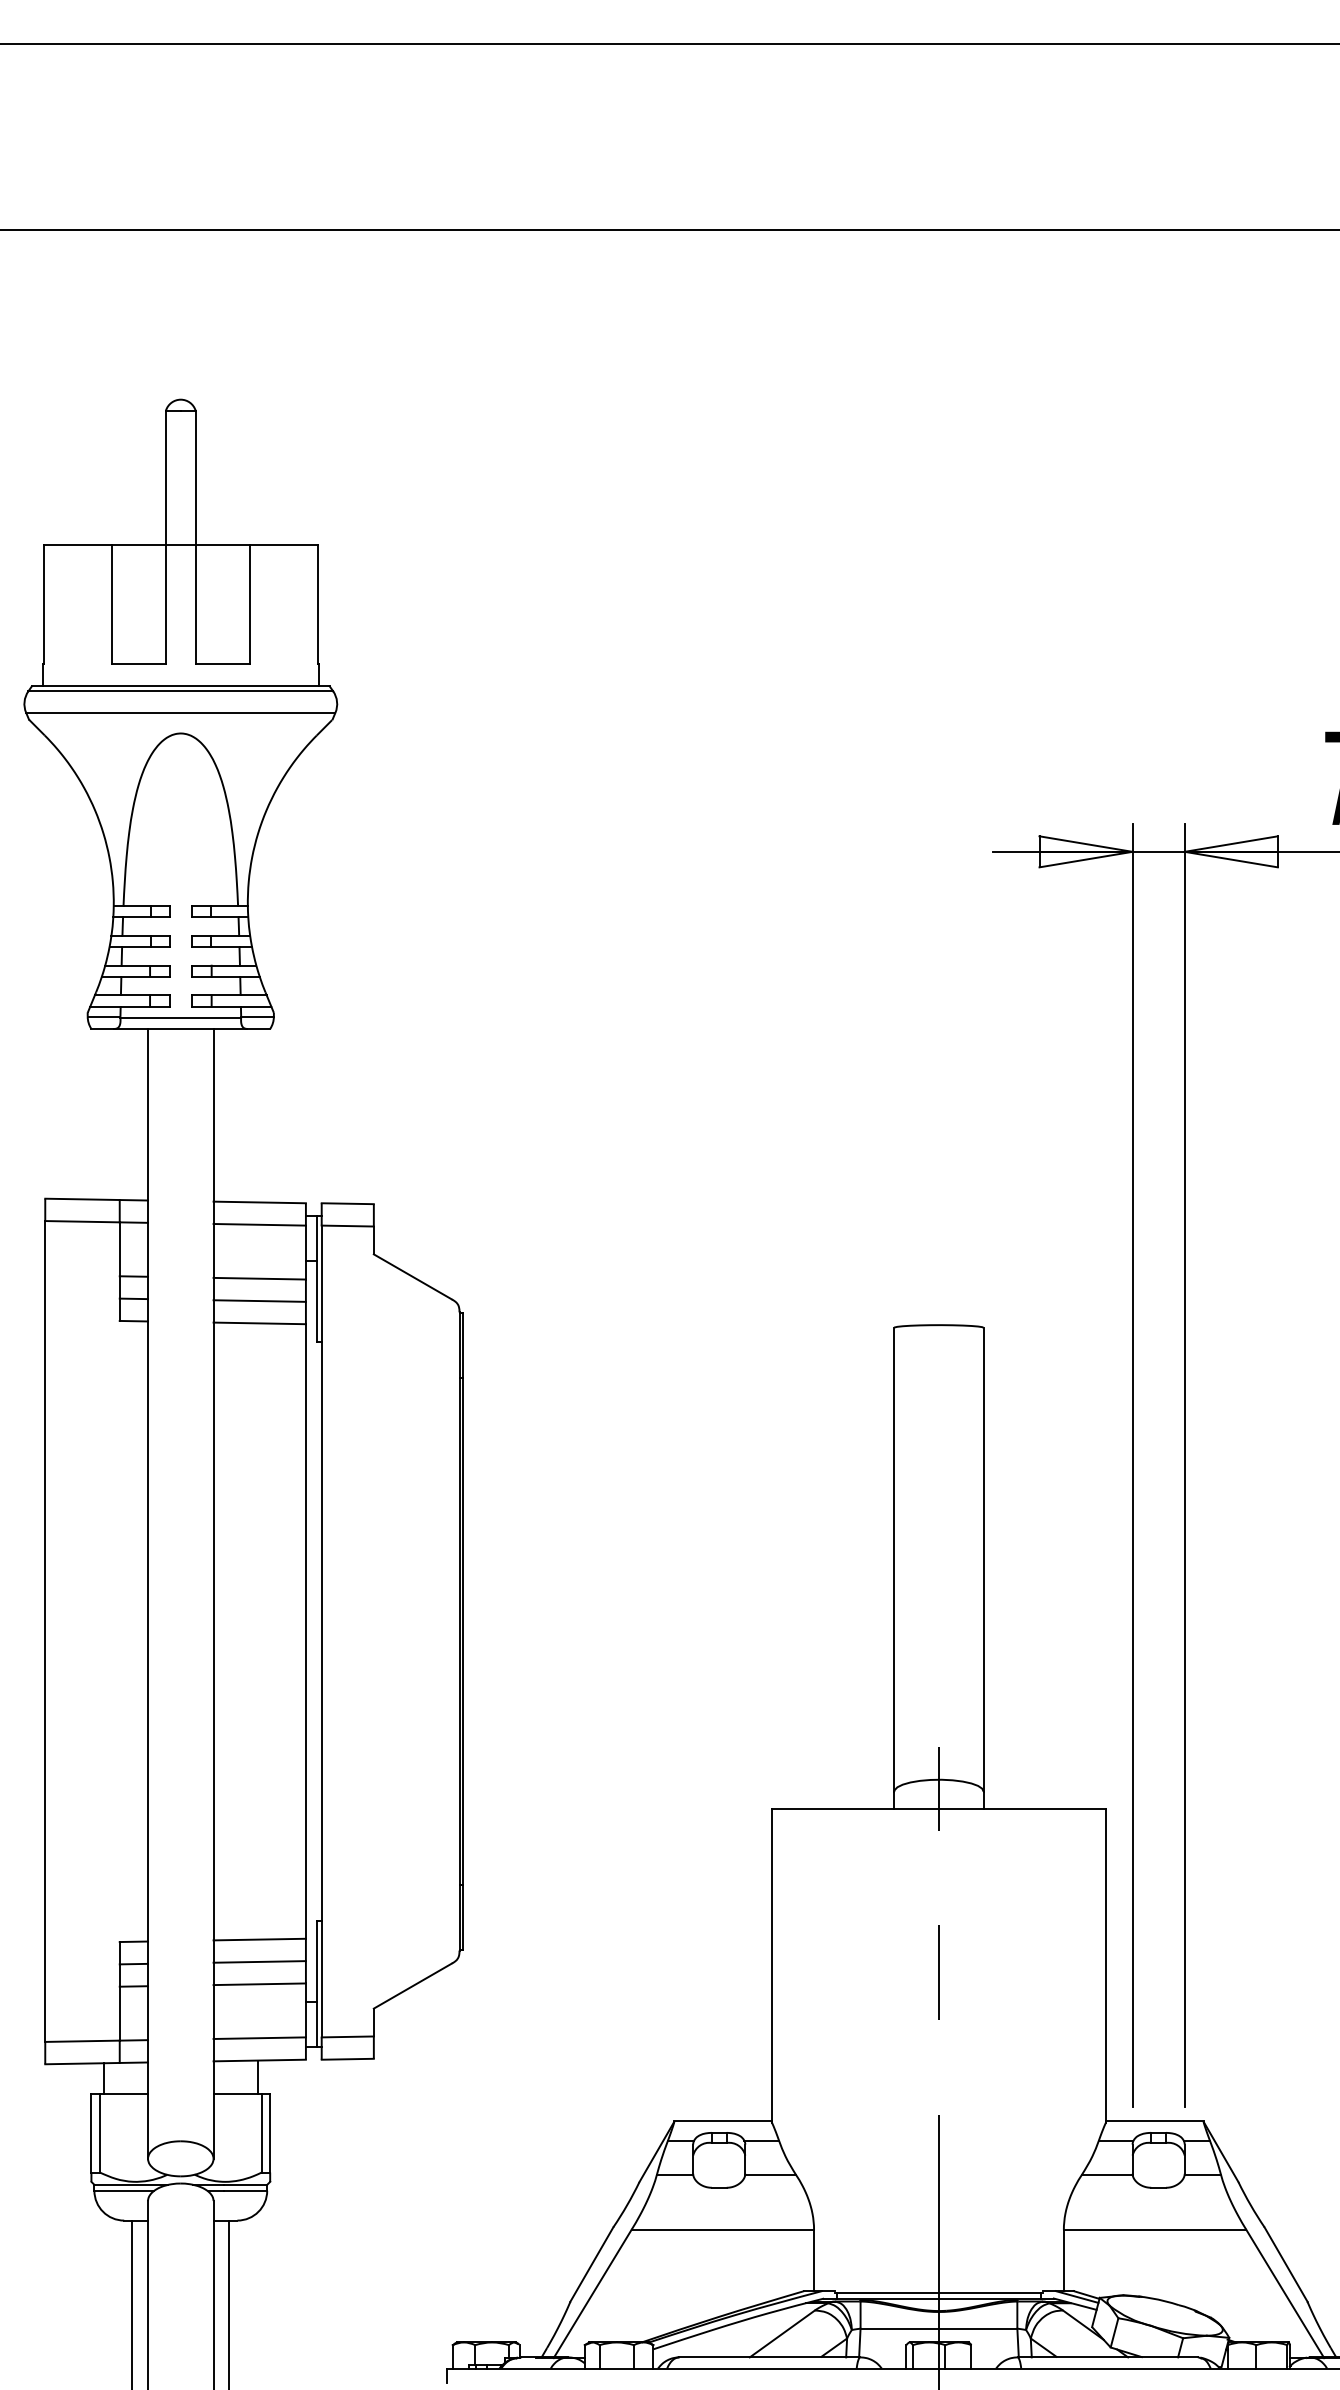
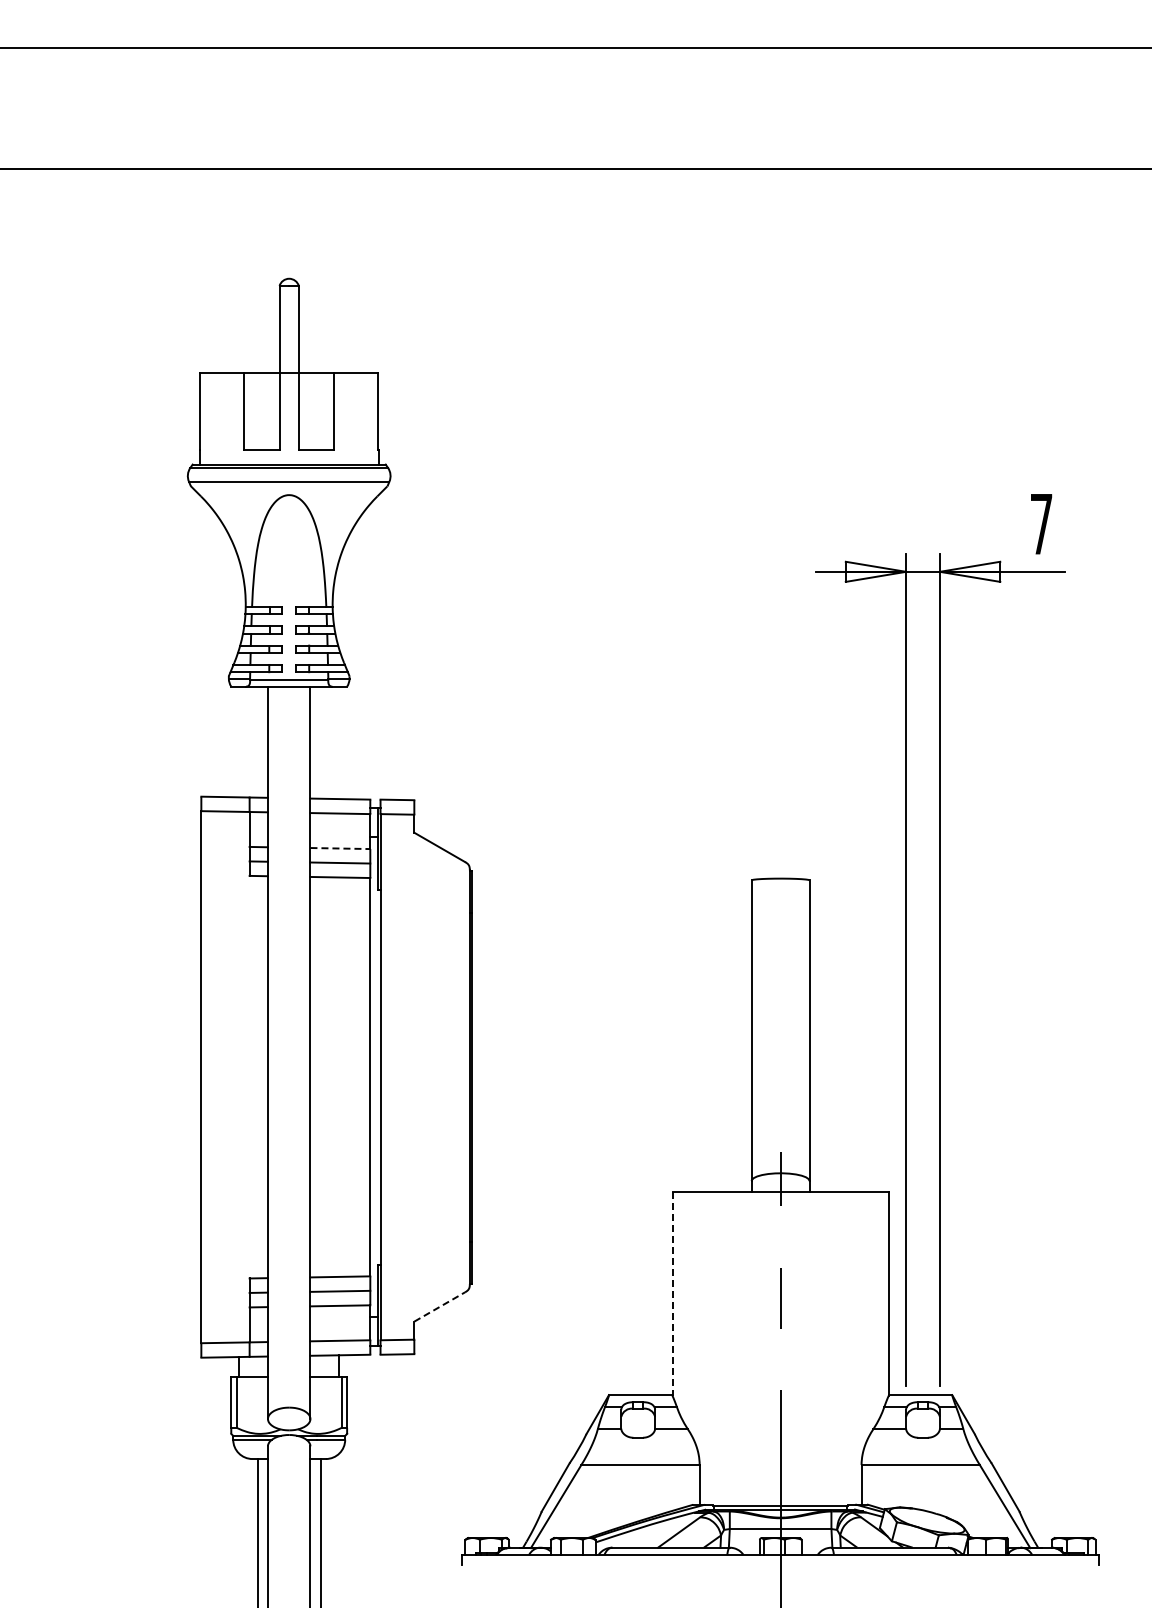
line: (259, 1278) -> (340, 848), solid -> dashed
line: (772, 1965) -> (672, 1293), solid -> dashed
line: (414, 1985) -> (440, 1306), solid -> dashed

